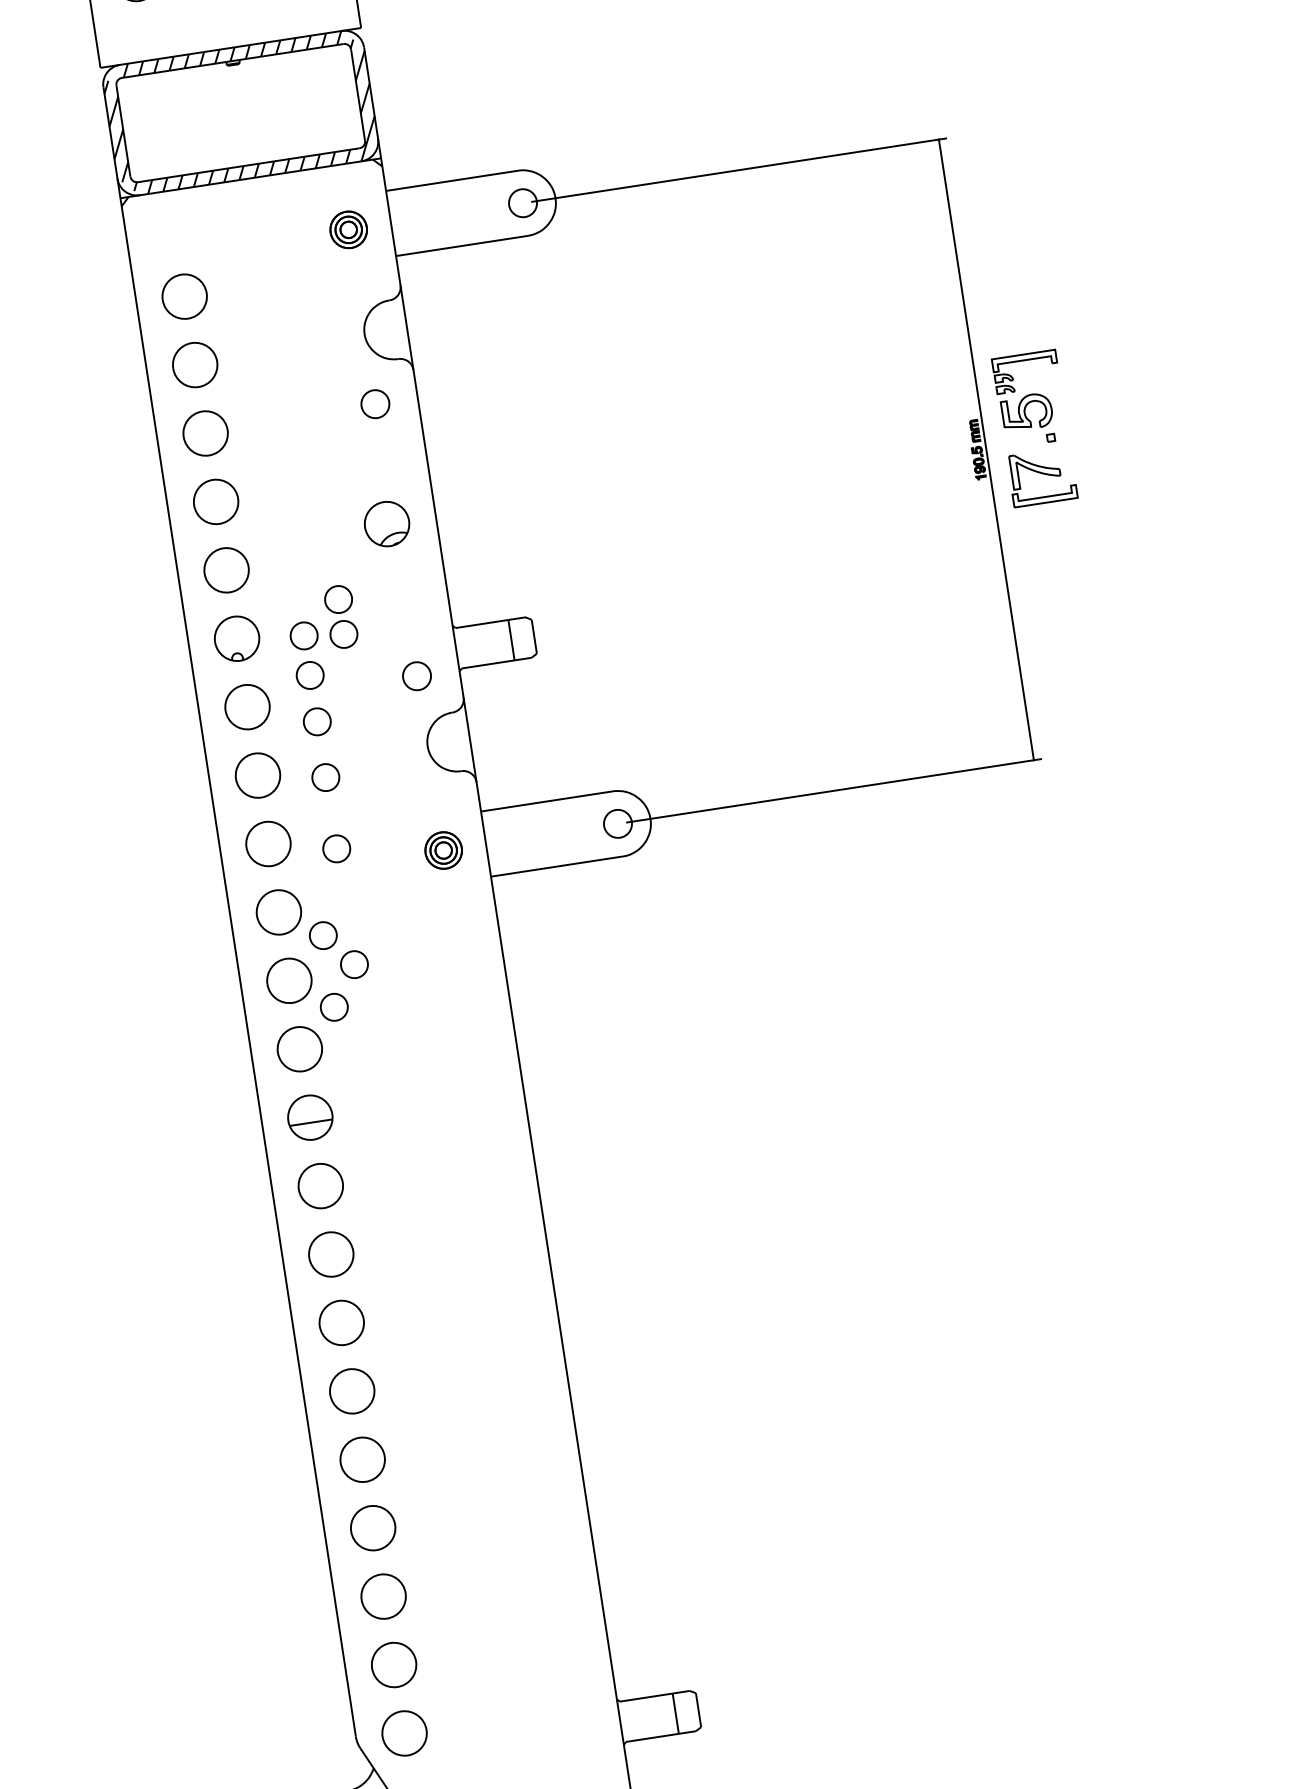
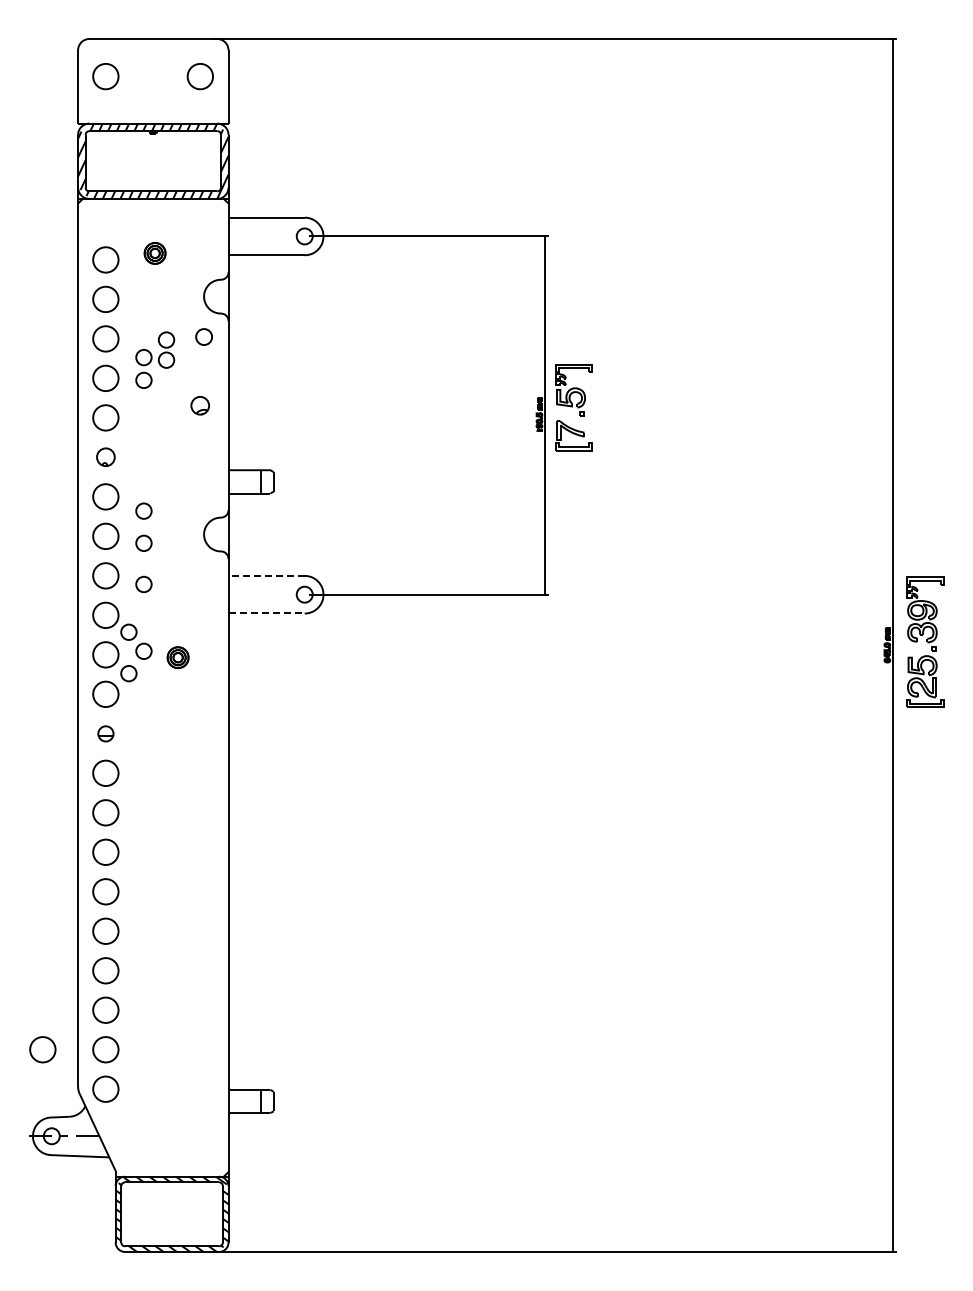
part: (347, 230) -> (154, 253), moved
part: (385, 524) -> (199, 405), size x0.7
part: (324, 636) -> (155, 359), moved
part: (236, 637) -> (105, 456), size x0.7
curve: (406, 671) -> (198, 490), removed
line: (546, 800) -> (266, 575), solid -> dashed
part: (442, 850) -> (177, 657), moved
line: (558, 866) -> (267, 613), solid -> dashed
part: (309, 1117) -> (105, 733), size x0.6
curve: (265, 1684) -> (31, 1049), added

